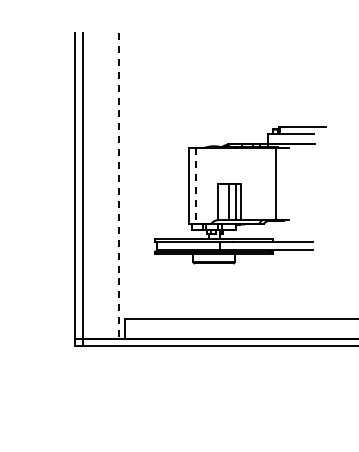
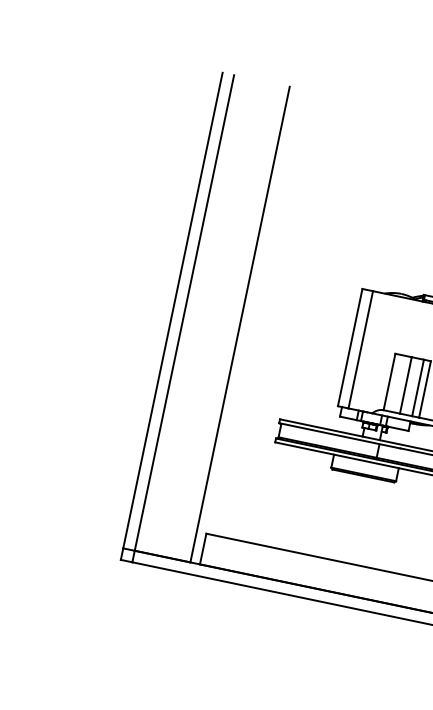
line: (118, 185) -> (240, 323), dashed -> solid
line: (196, 185) -> (361, 349), dashed -> solid

